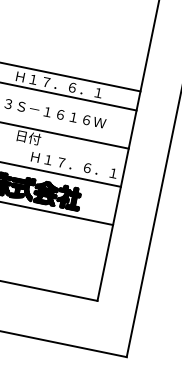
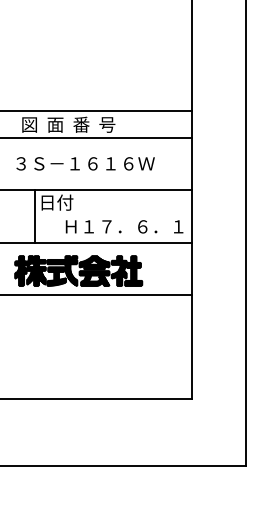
text: (58, 84) -> (81, 124), Ｈ１７．６．１ -> 図  面  番  号
line: (11, 144) -> (35, 216), added

